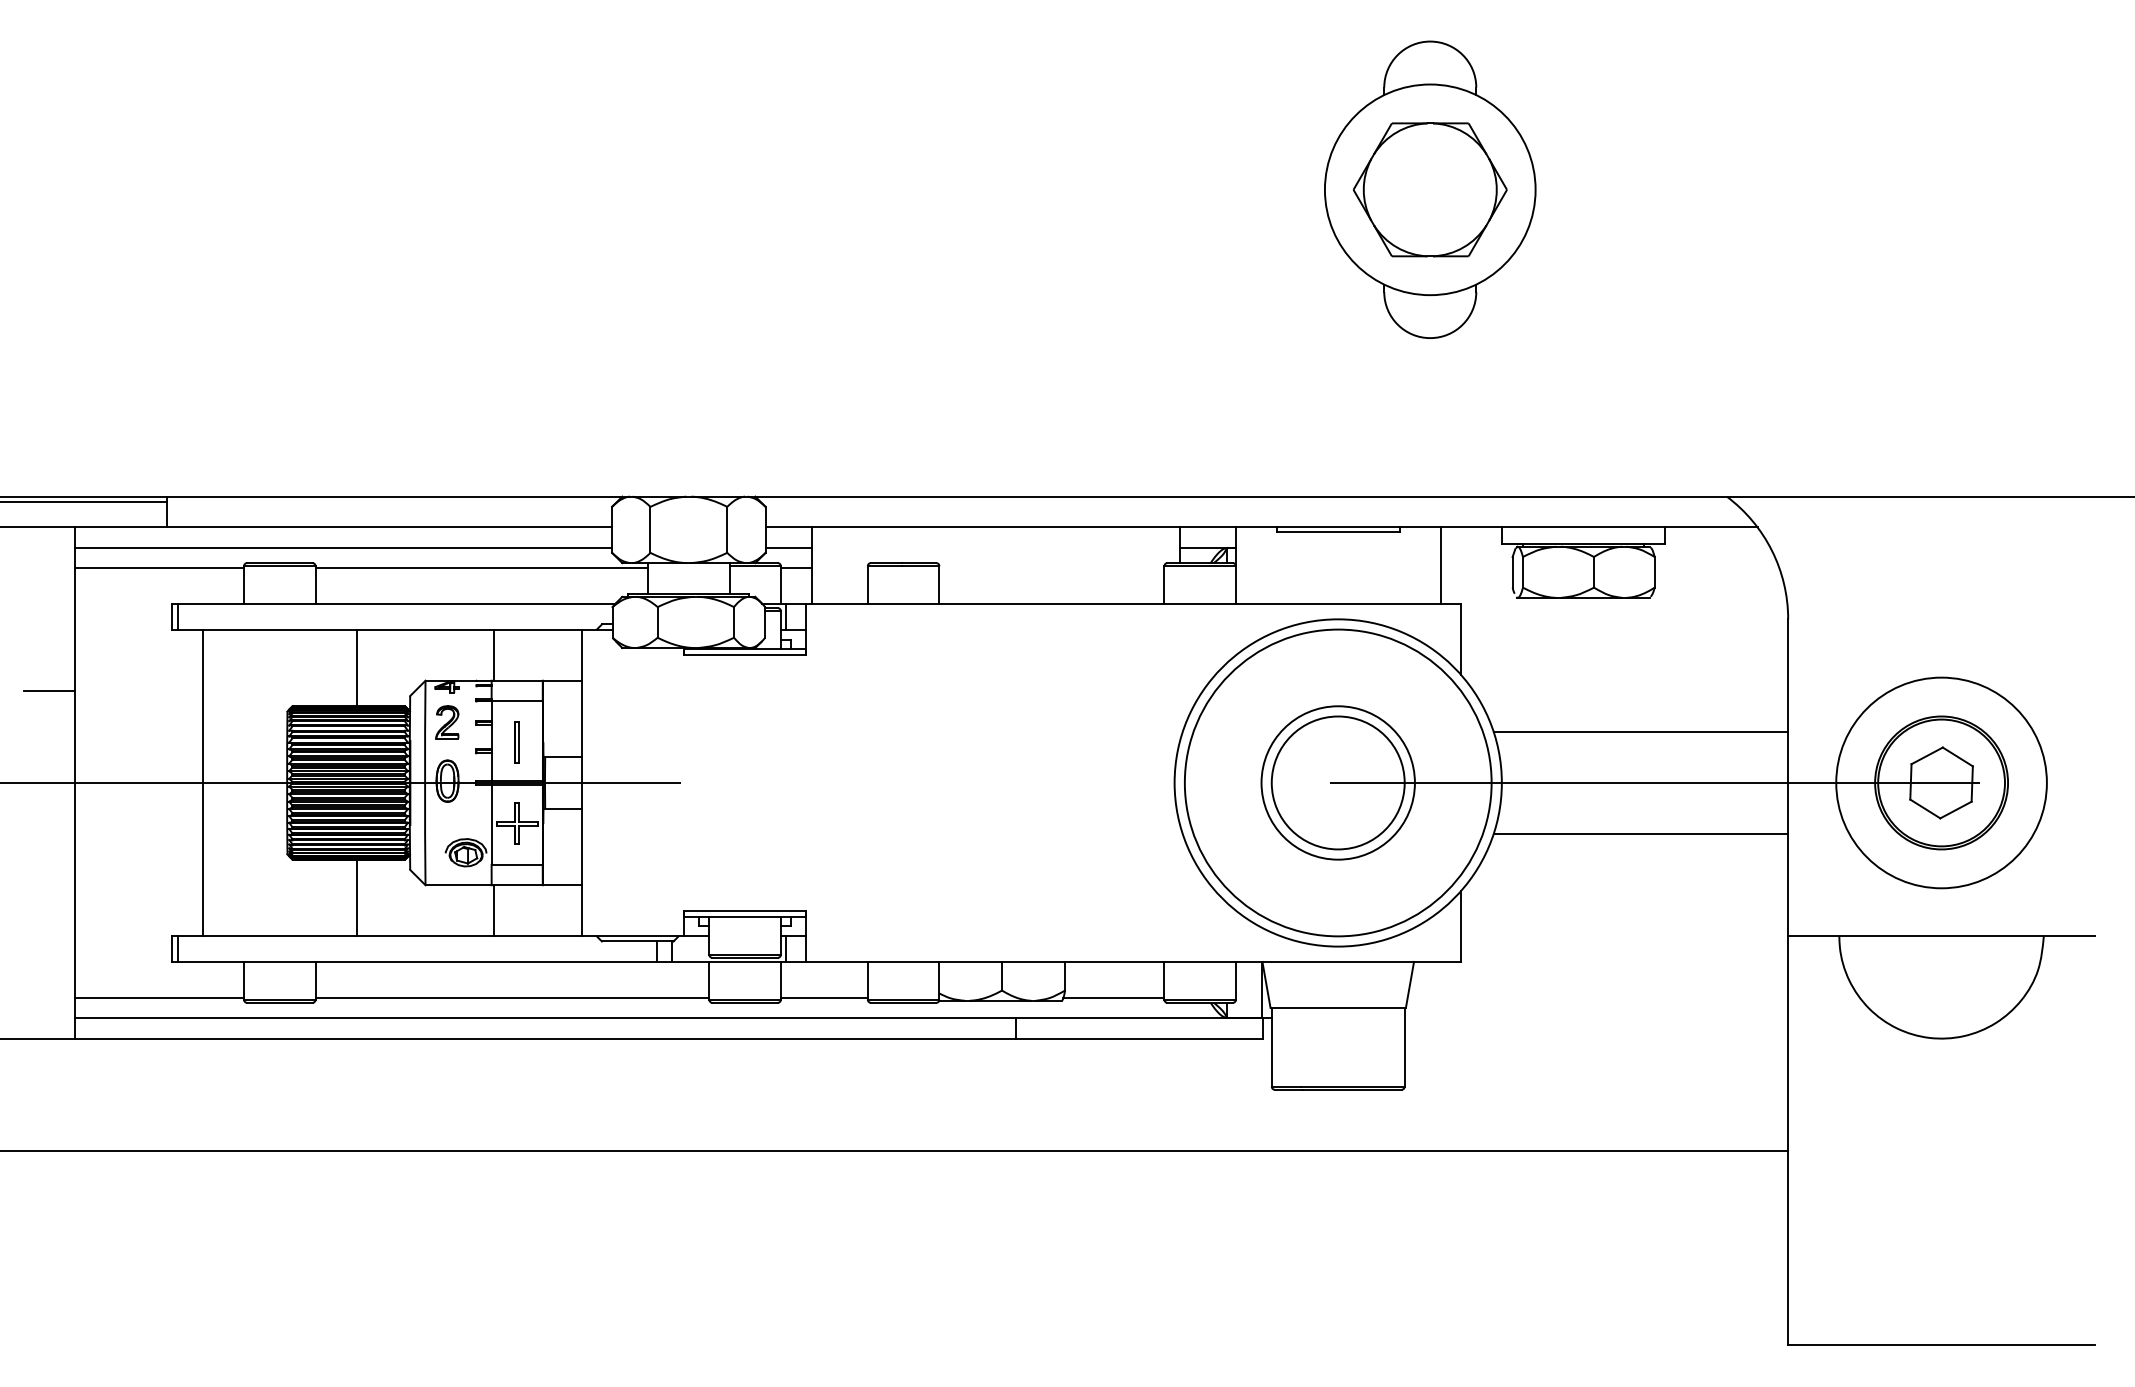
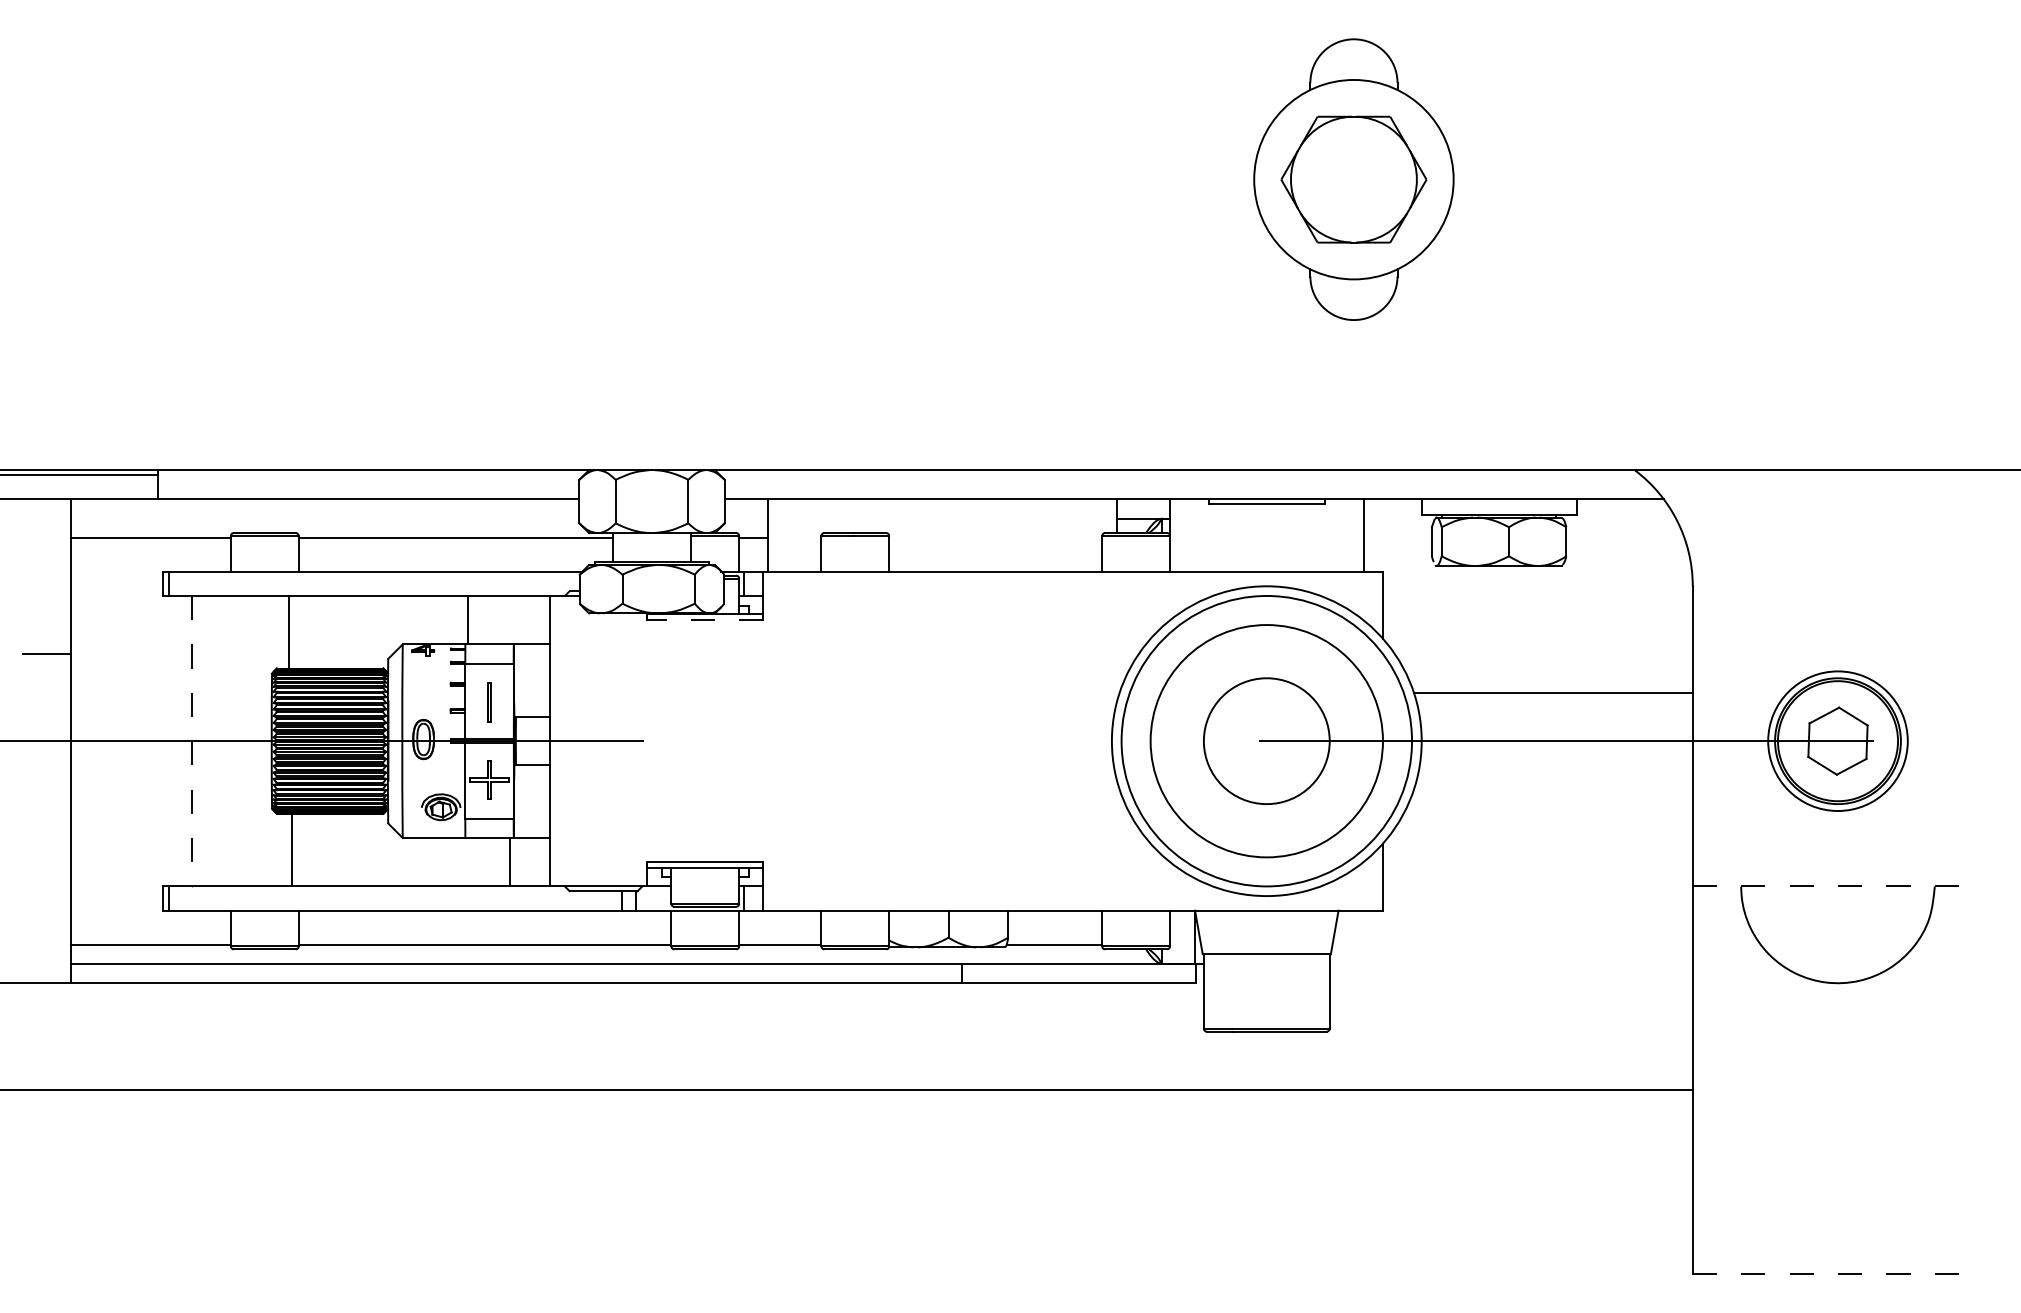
line: (343, 547) -> (325, 518), removed
line: (788, 547) -> (746, 518), removed
line: (744, 655) -> (704, 620), solid -> dashed
line: (356, 667) -> (289, 631), moved
part: (447, 722) -> (423, 683), removed
circle: (1337, 782) -> (1266, 740), size x1.6
circle: (1941, 782) -> (1837, 740), size x0.7
line: (203, 783) -> (192, 741), solid -> dashed
line: (1640, 834) -> (1552, 789), removed
line: (356, 897) -> (291, 849), moved
line: (494, 910) -> (510, 861), moved
line: (1942, 936) -> (1838, 886), solid -> dashed
line: (1942, 1345) -> (1838, 1273), solid -> dashed

